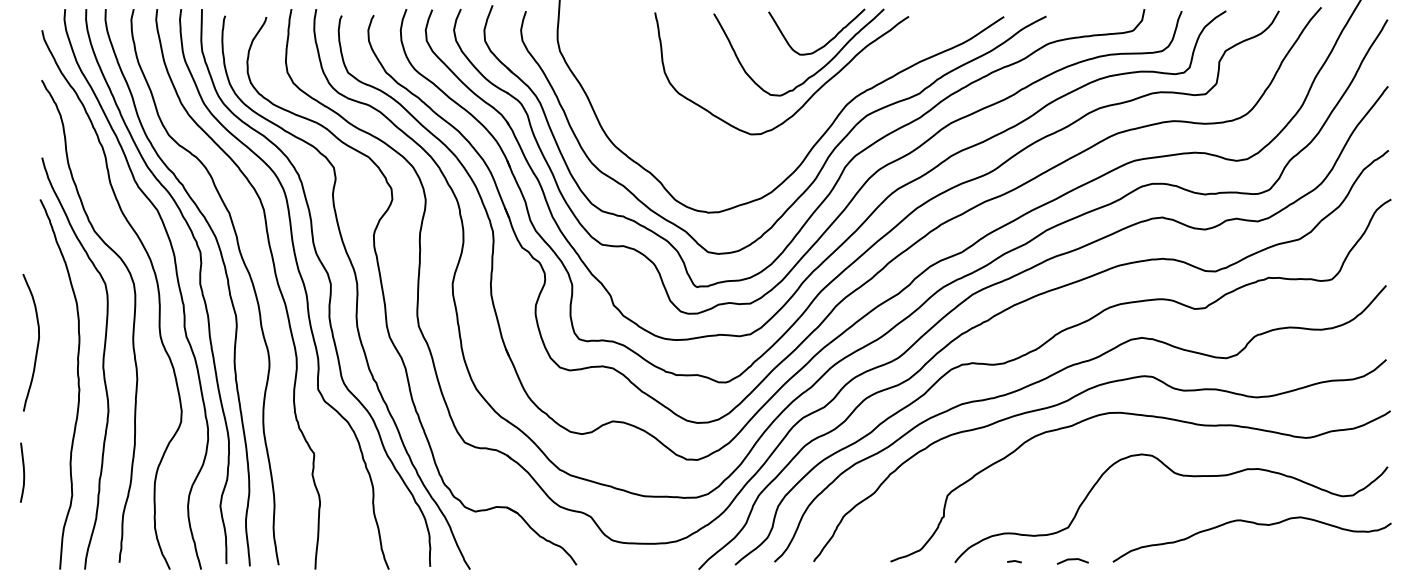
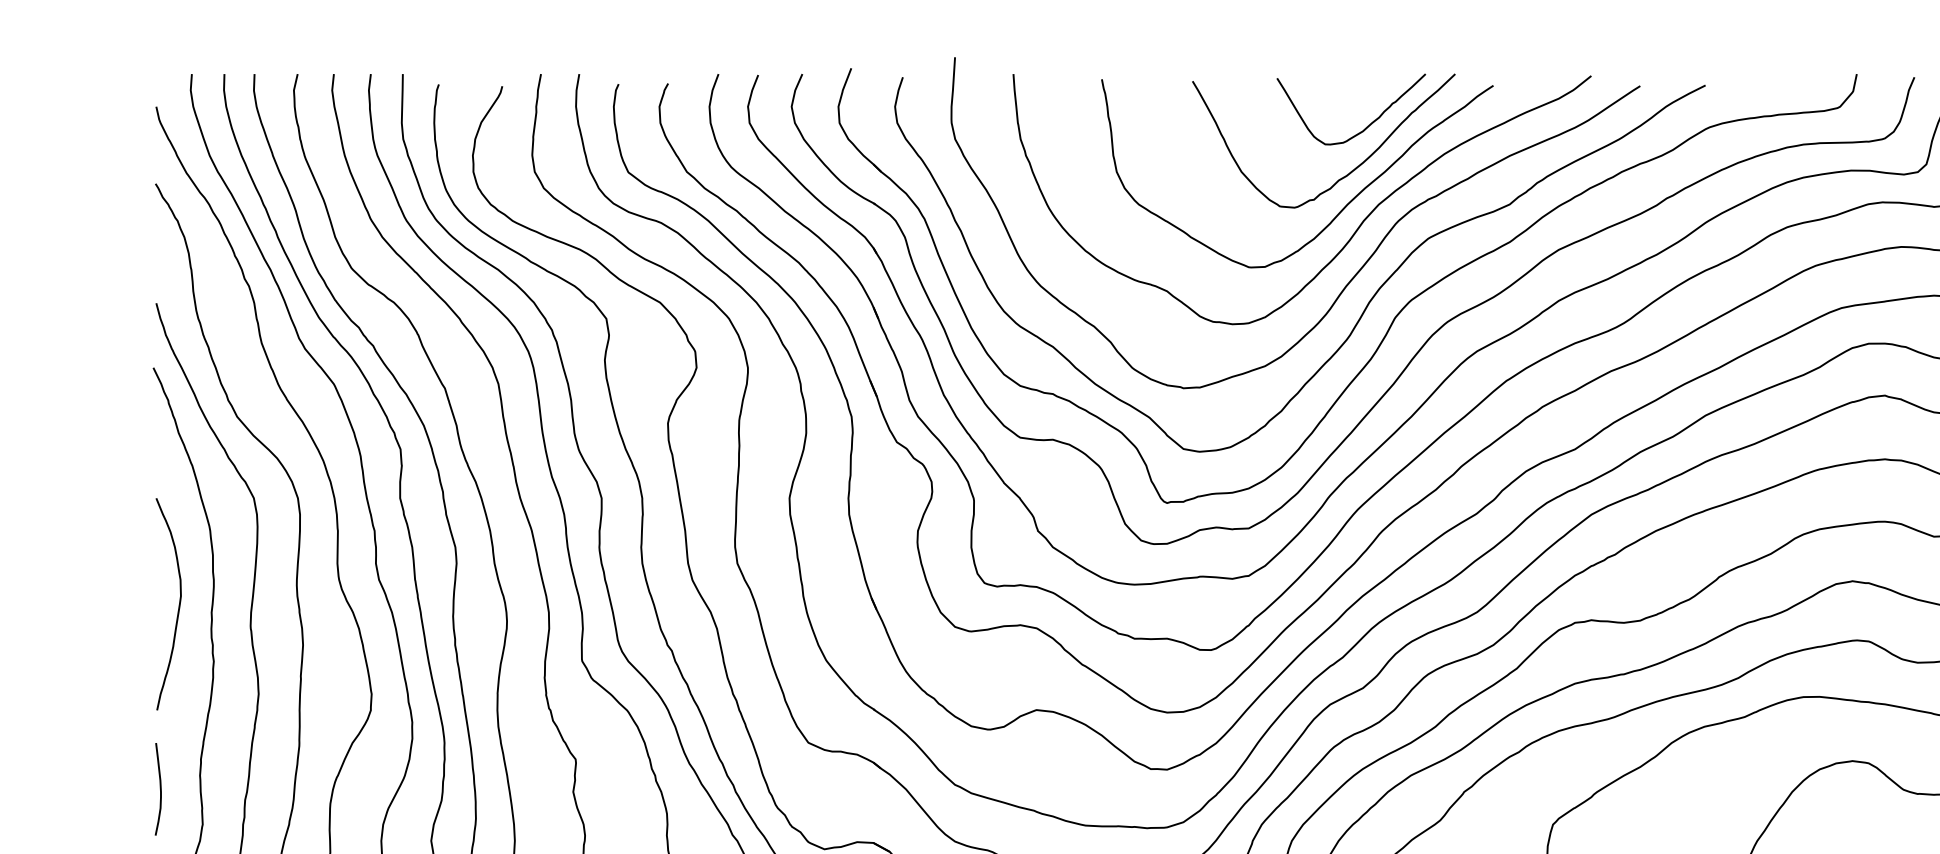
curve: (817, 112) -> (1352, 233), added
curve: (37, 342) -> (178, 603), moved
curve: (23, 472) -> (159, 788), moved

